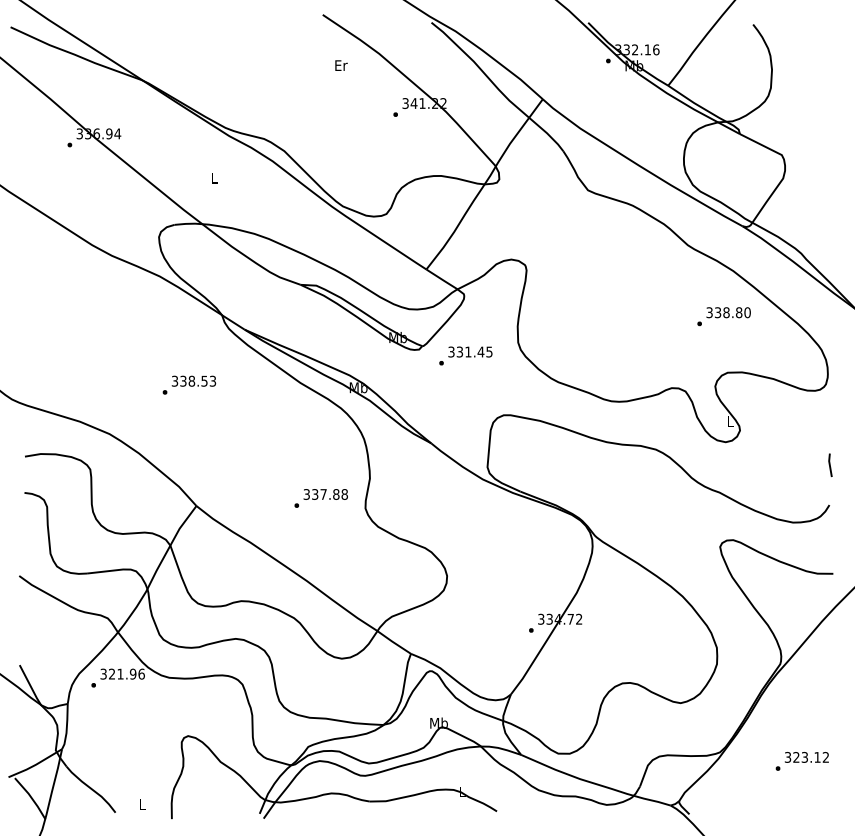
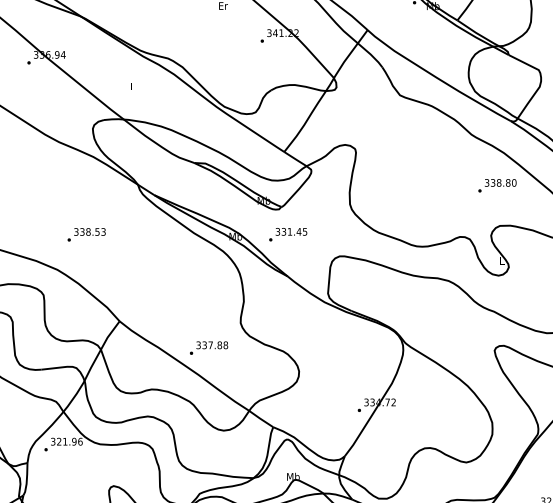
text: (465, 355) -> (287, 234), moved
text: (189, 384) -> (86, 234), moved
text: (320, 498) -> (208, 348), moved

